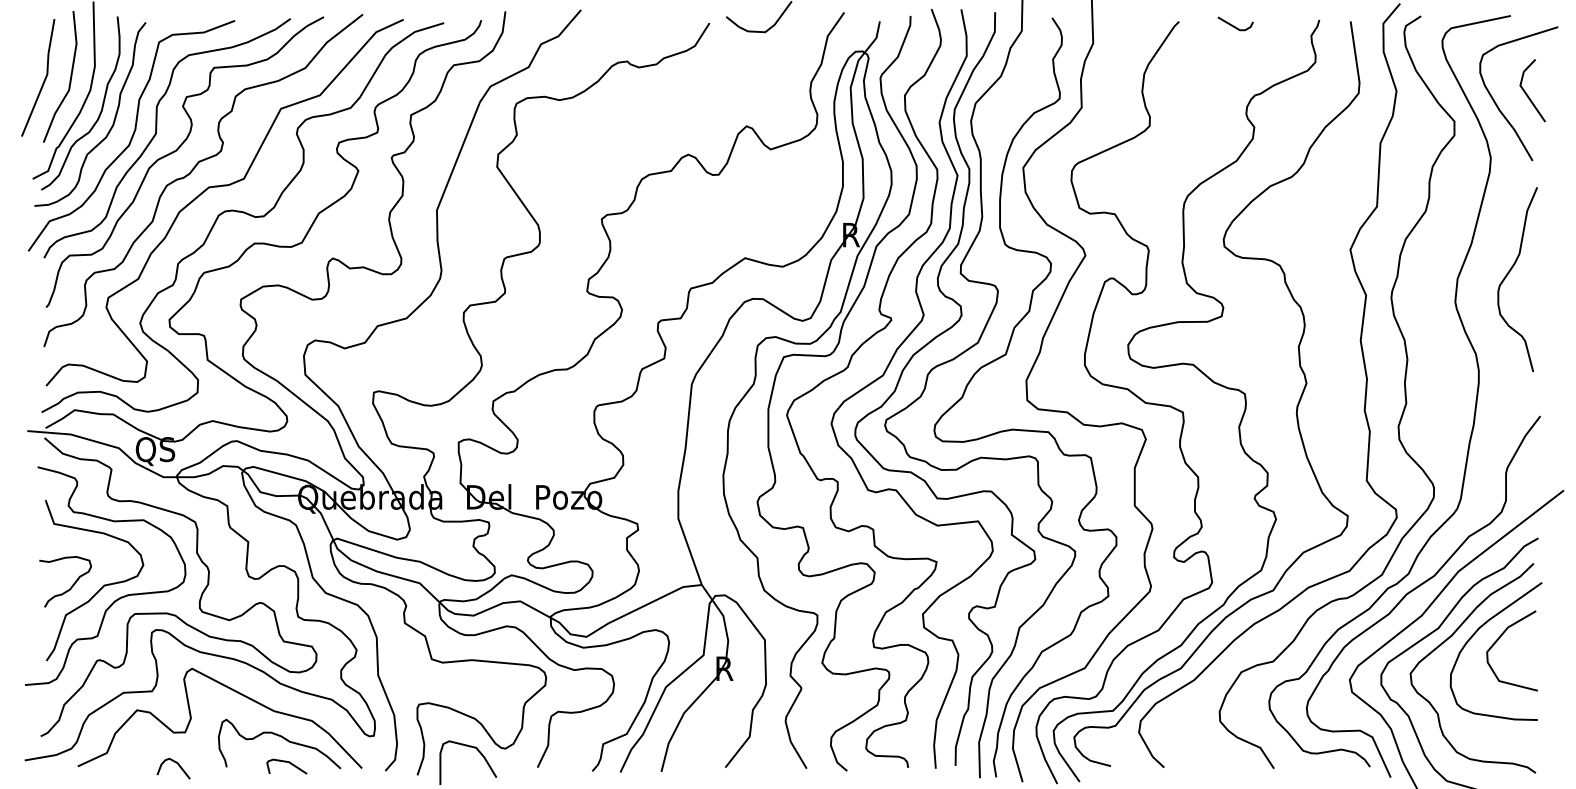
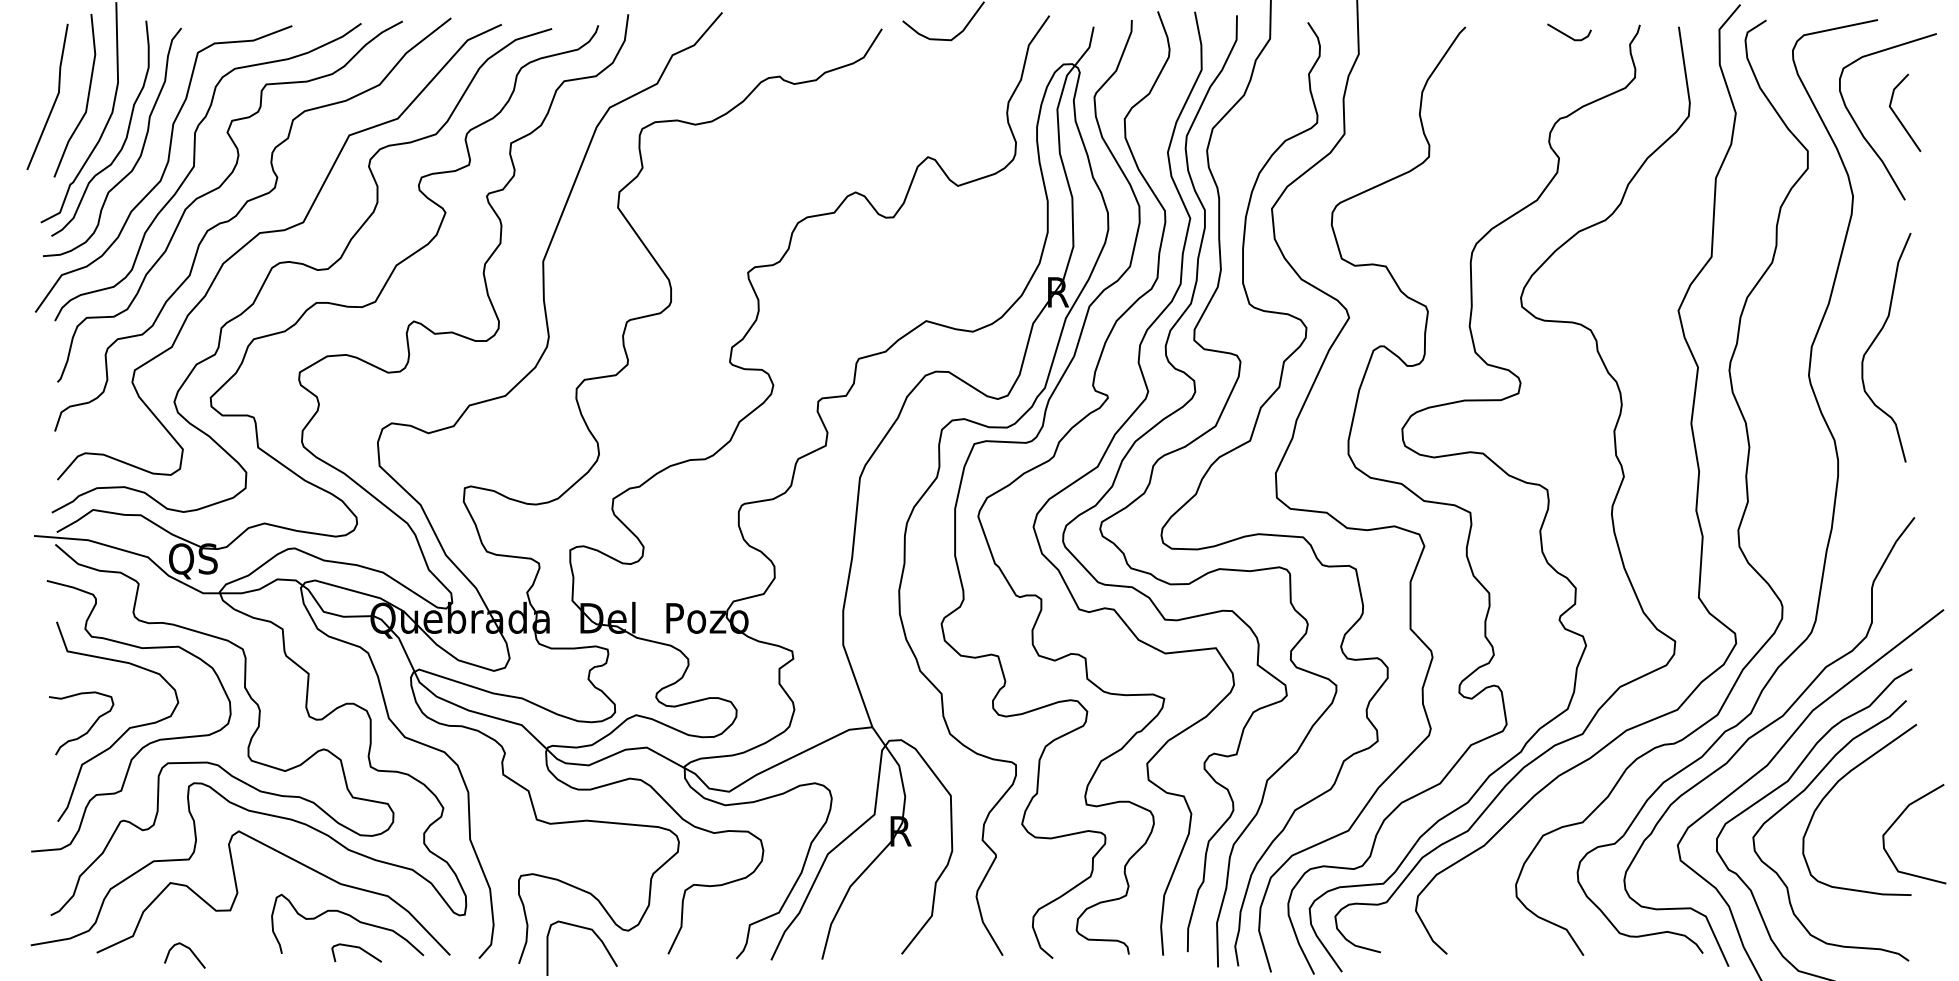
line: (1234, 25) -> (1568, 34), moved
curve: (1499, 639) -> (1898, 819), moved
curve: (177, 764) -> (189, 950), moved

